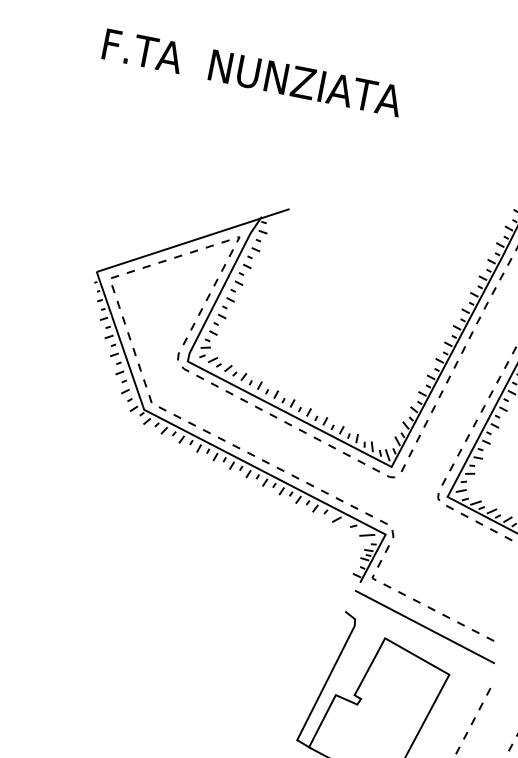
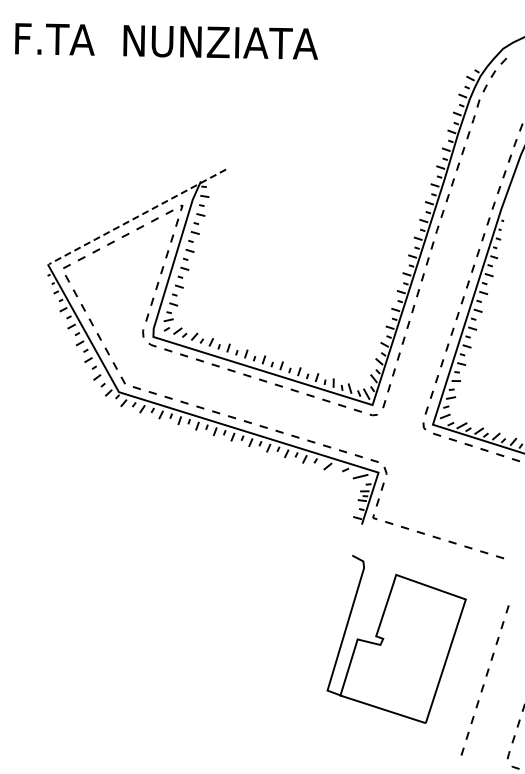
line: (193, 241) -> (137, 217), solid -> dashed
line: (425, 626) -> (433, 556), removed

